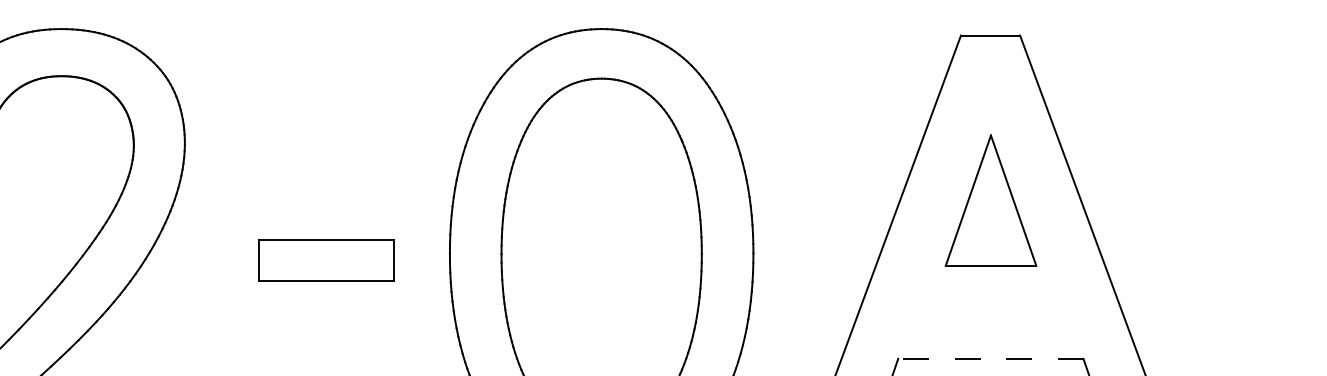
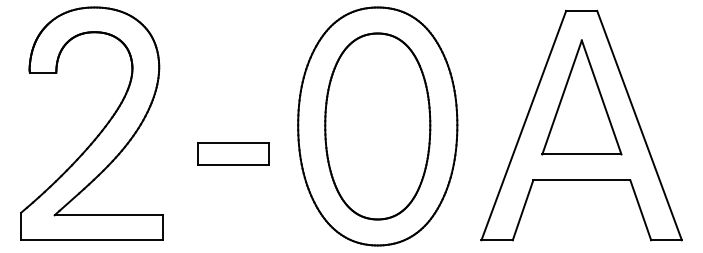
part: (990, 200) -> (581, 97), size x1.67
part: (326, 259) -> (233, 153), moved
line: (990, 358) -> (581, 180), dashed -> solid

